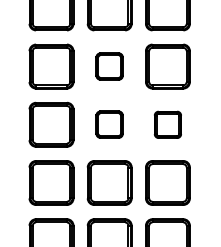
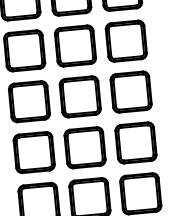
part: (109, 66) -> (75, 45), size x1.67
part: (109, 124) -> (80, 96), size x1.67
part: (167, 124) -> (130, 91), size x1.67

